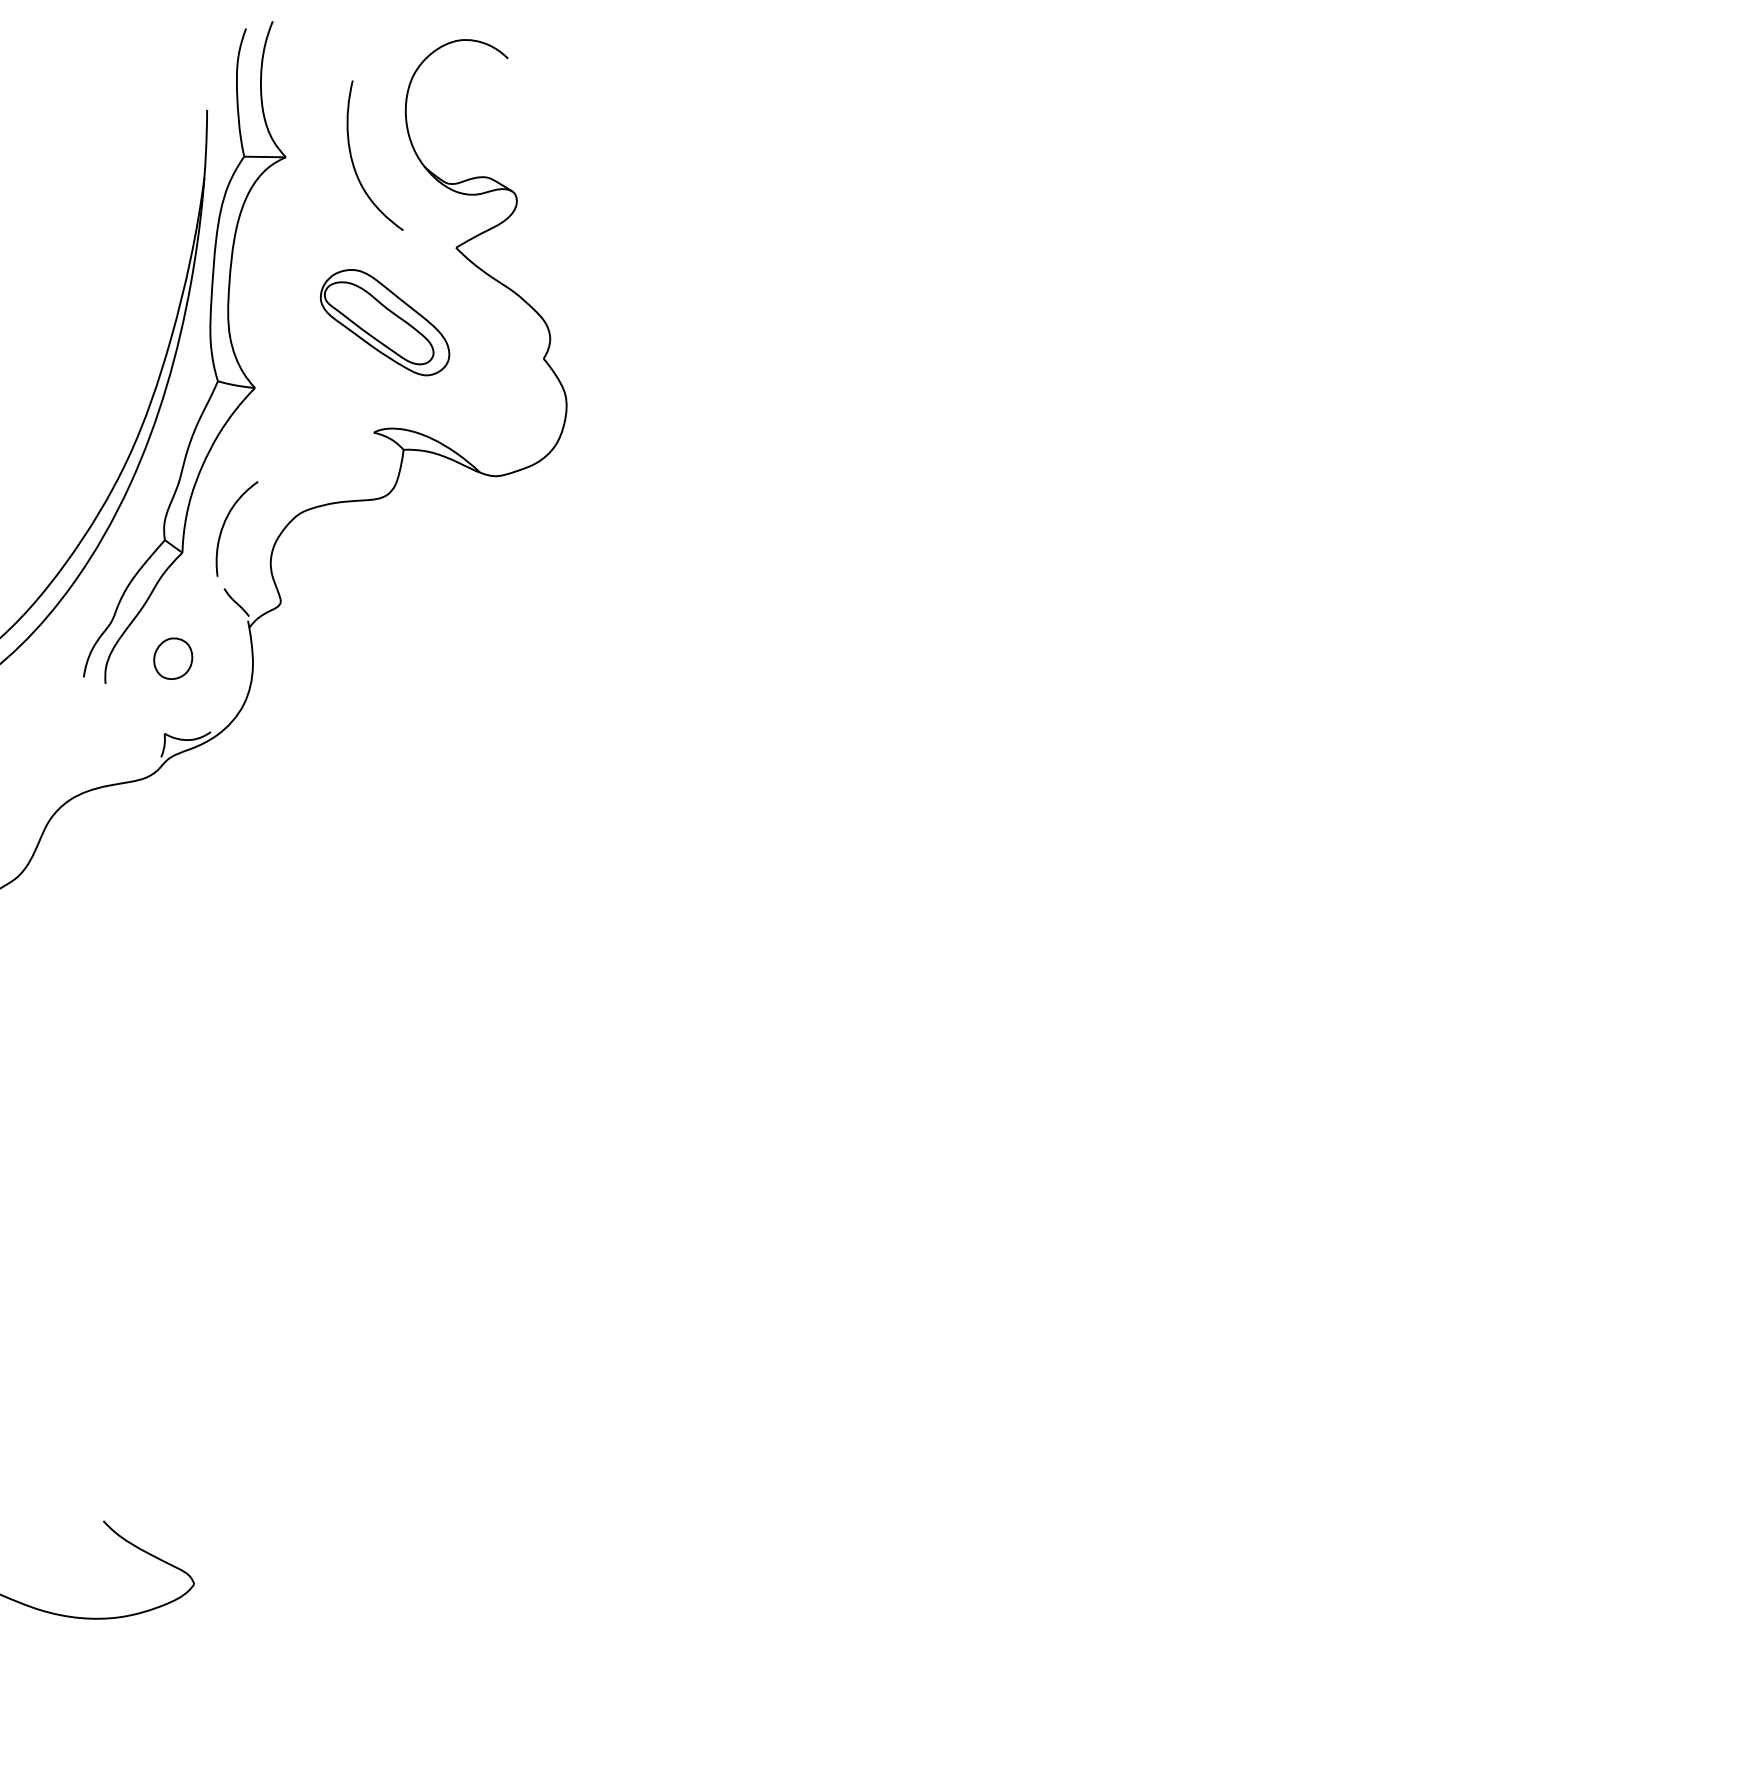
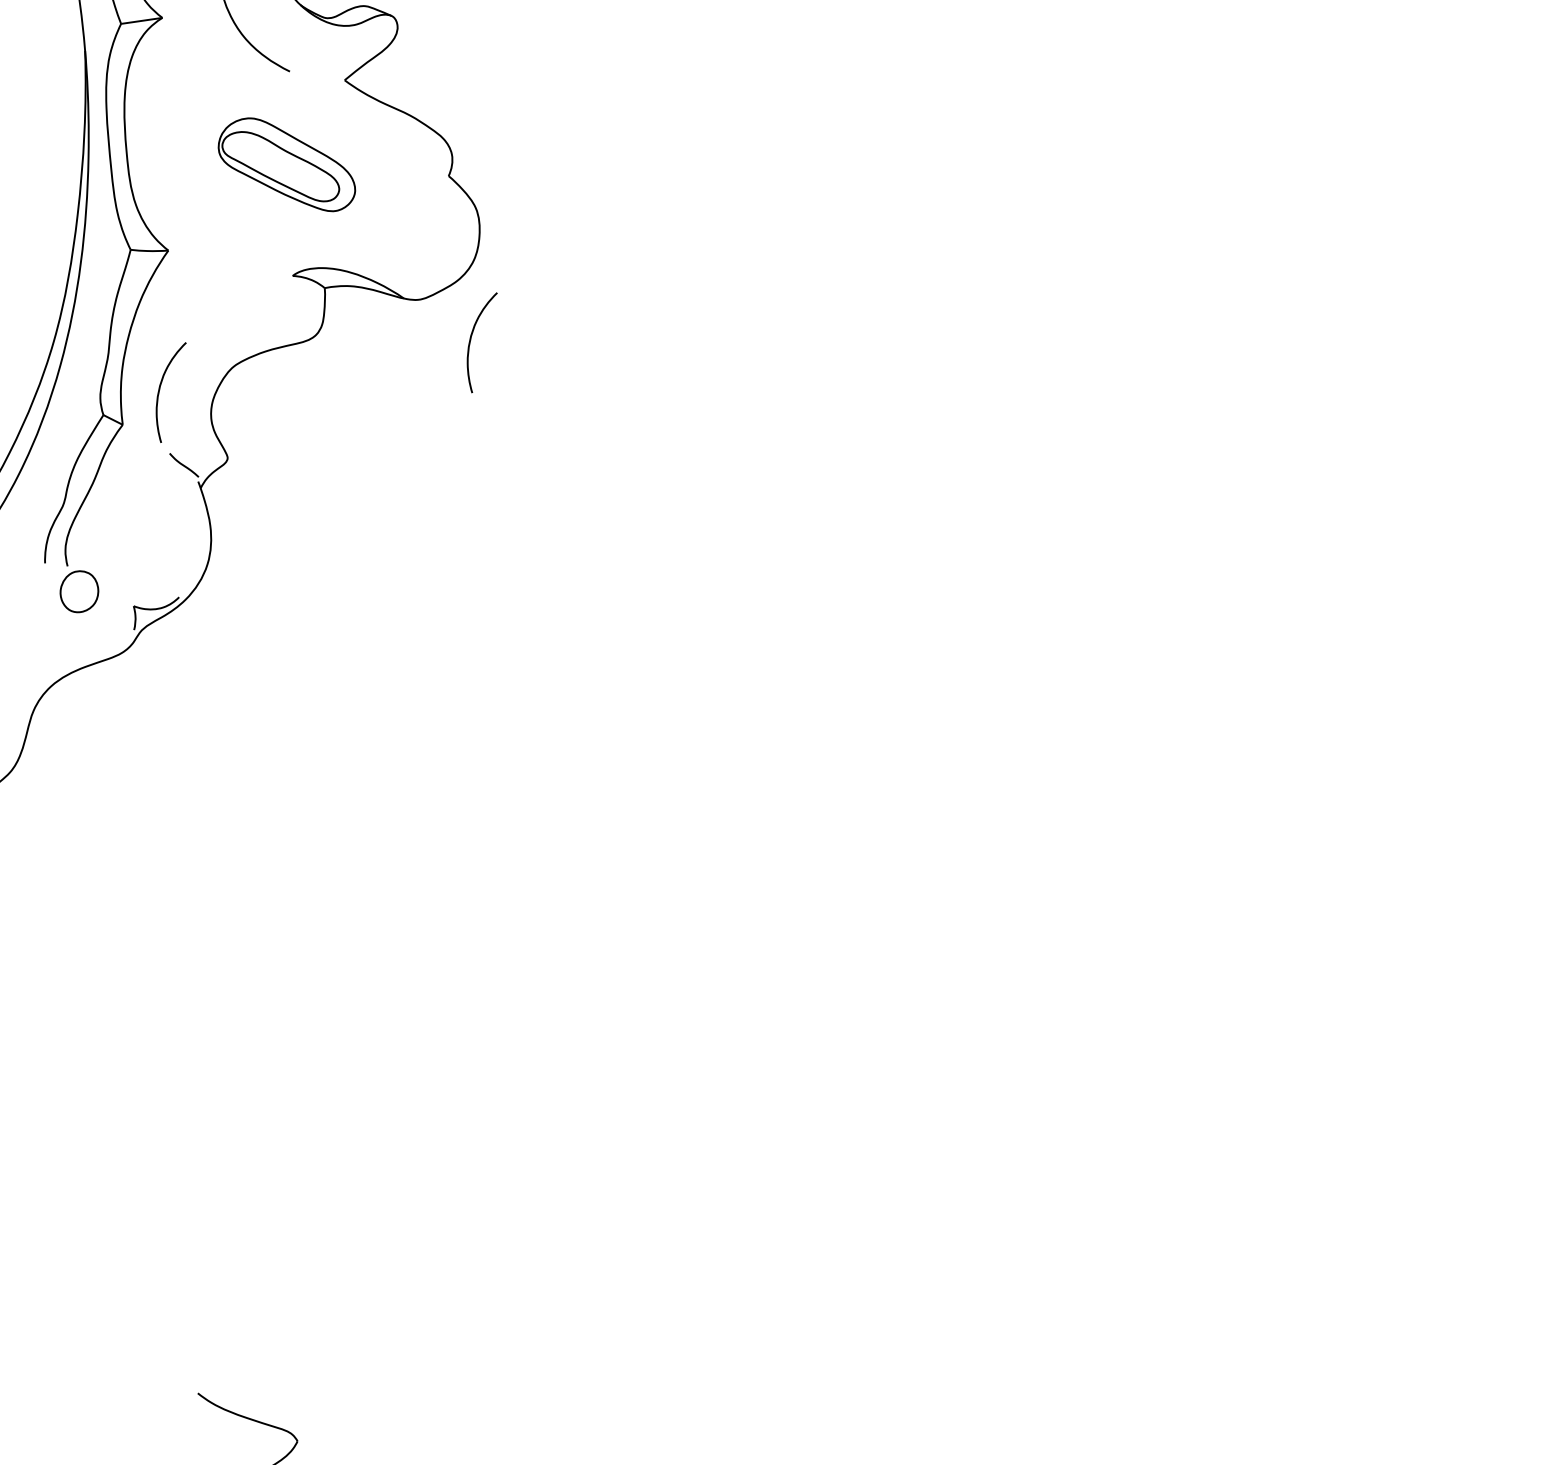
curve: (540, 523) -> (471, 339), added
part: (173, 658) -> (79, 591), moved

